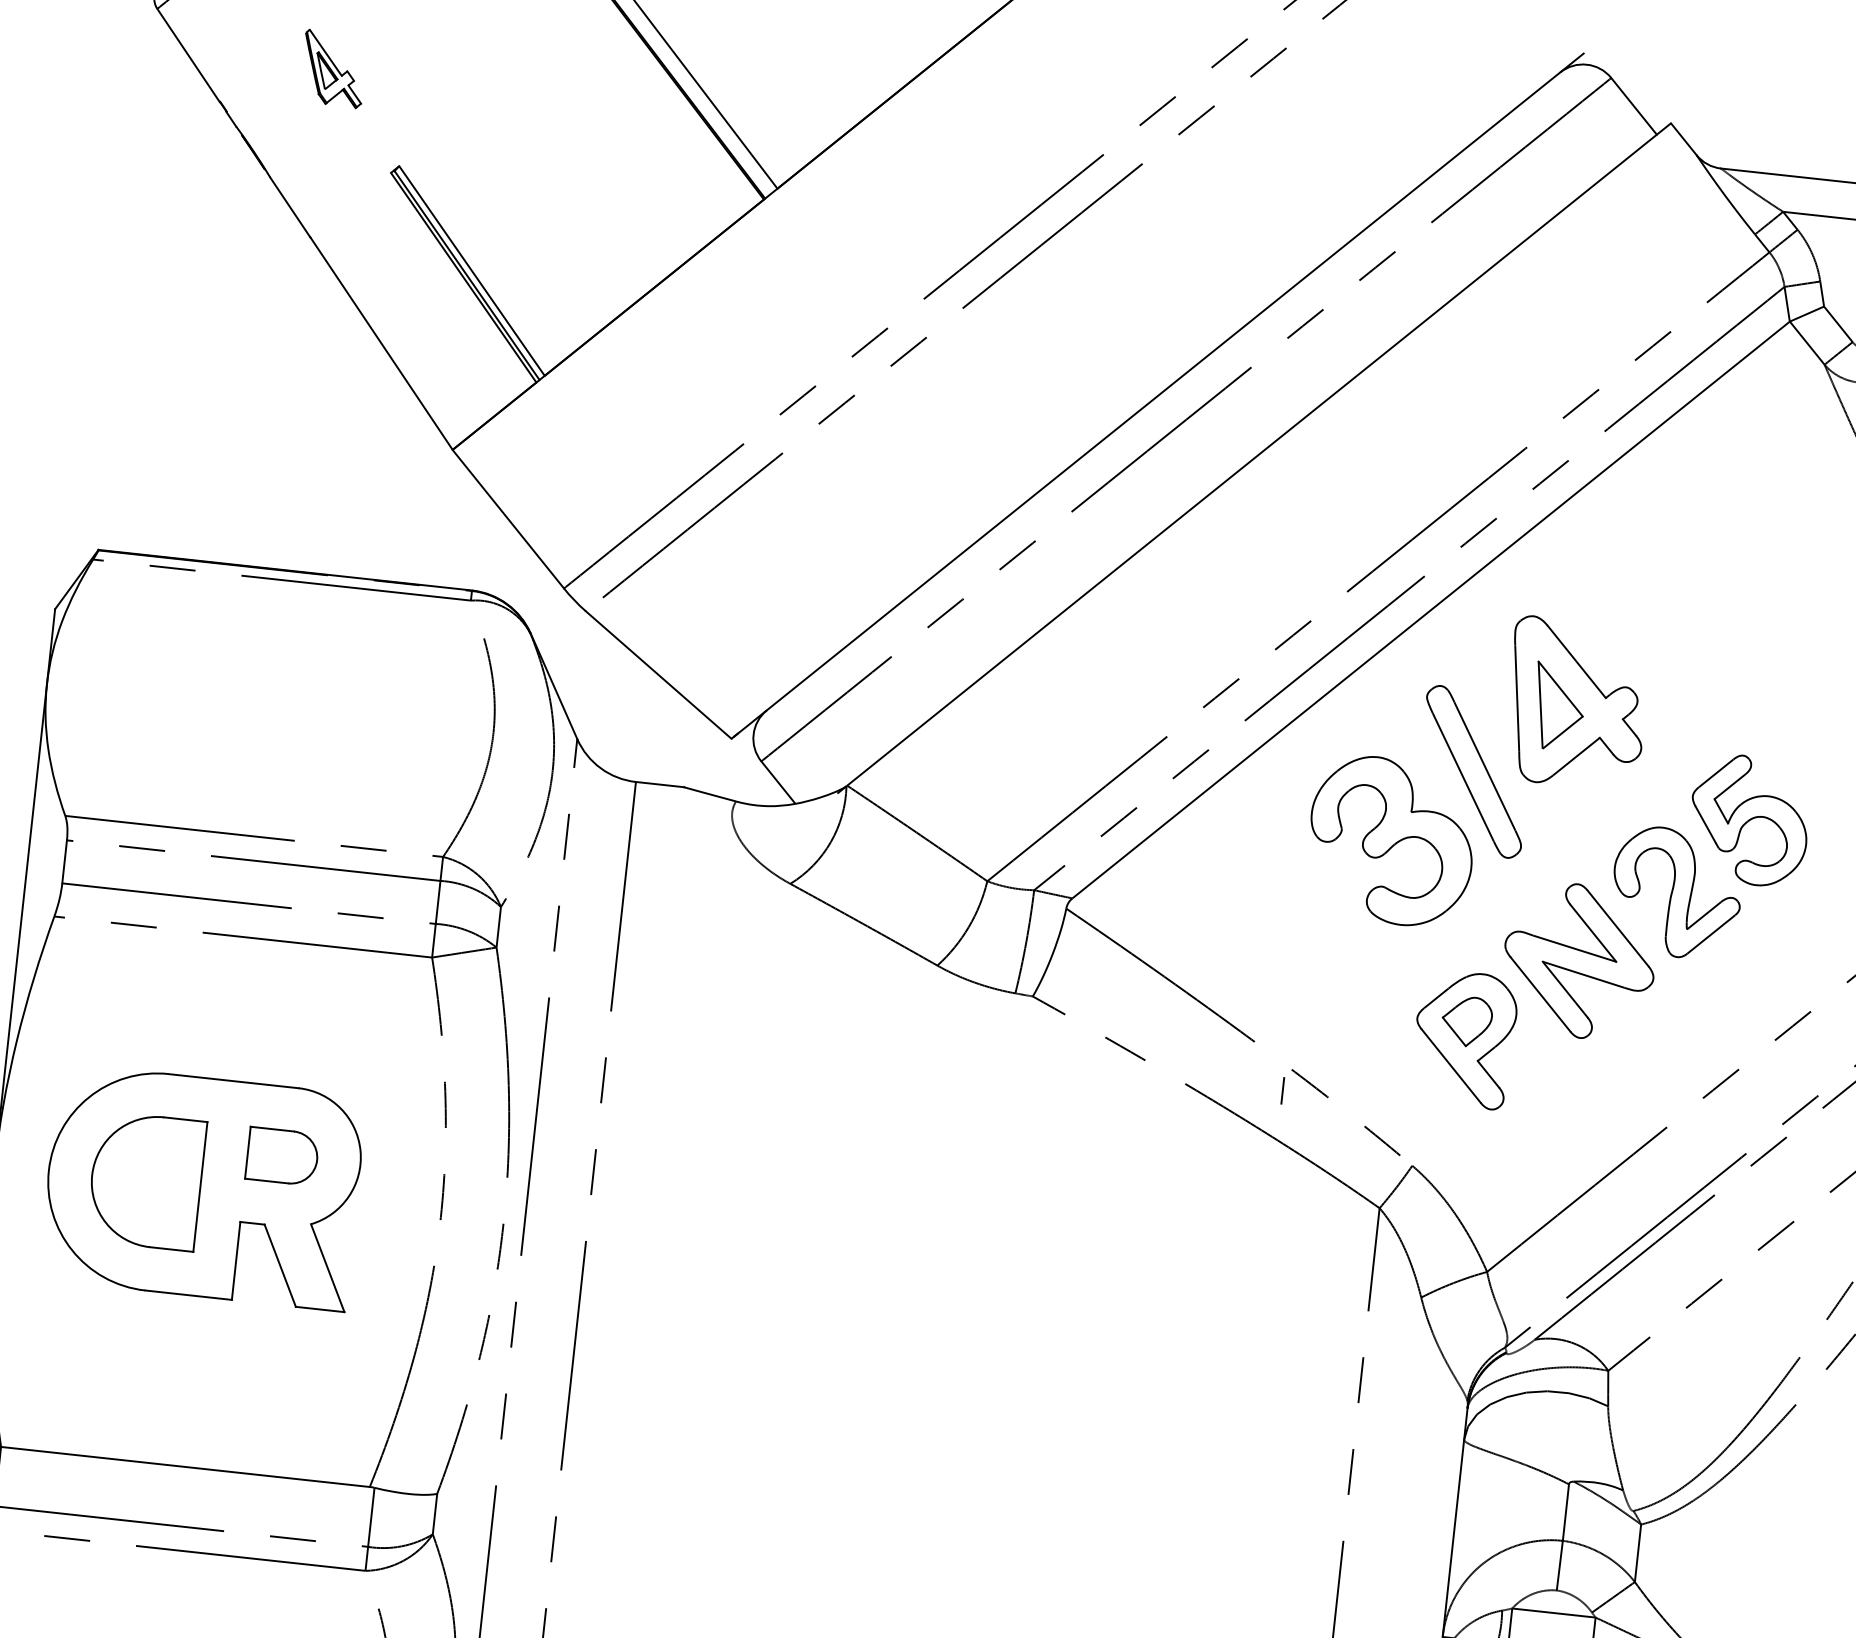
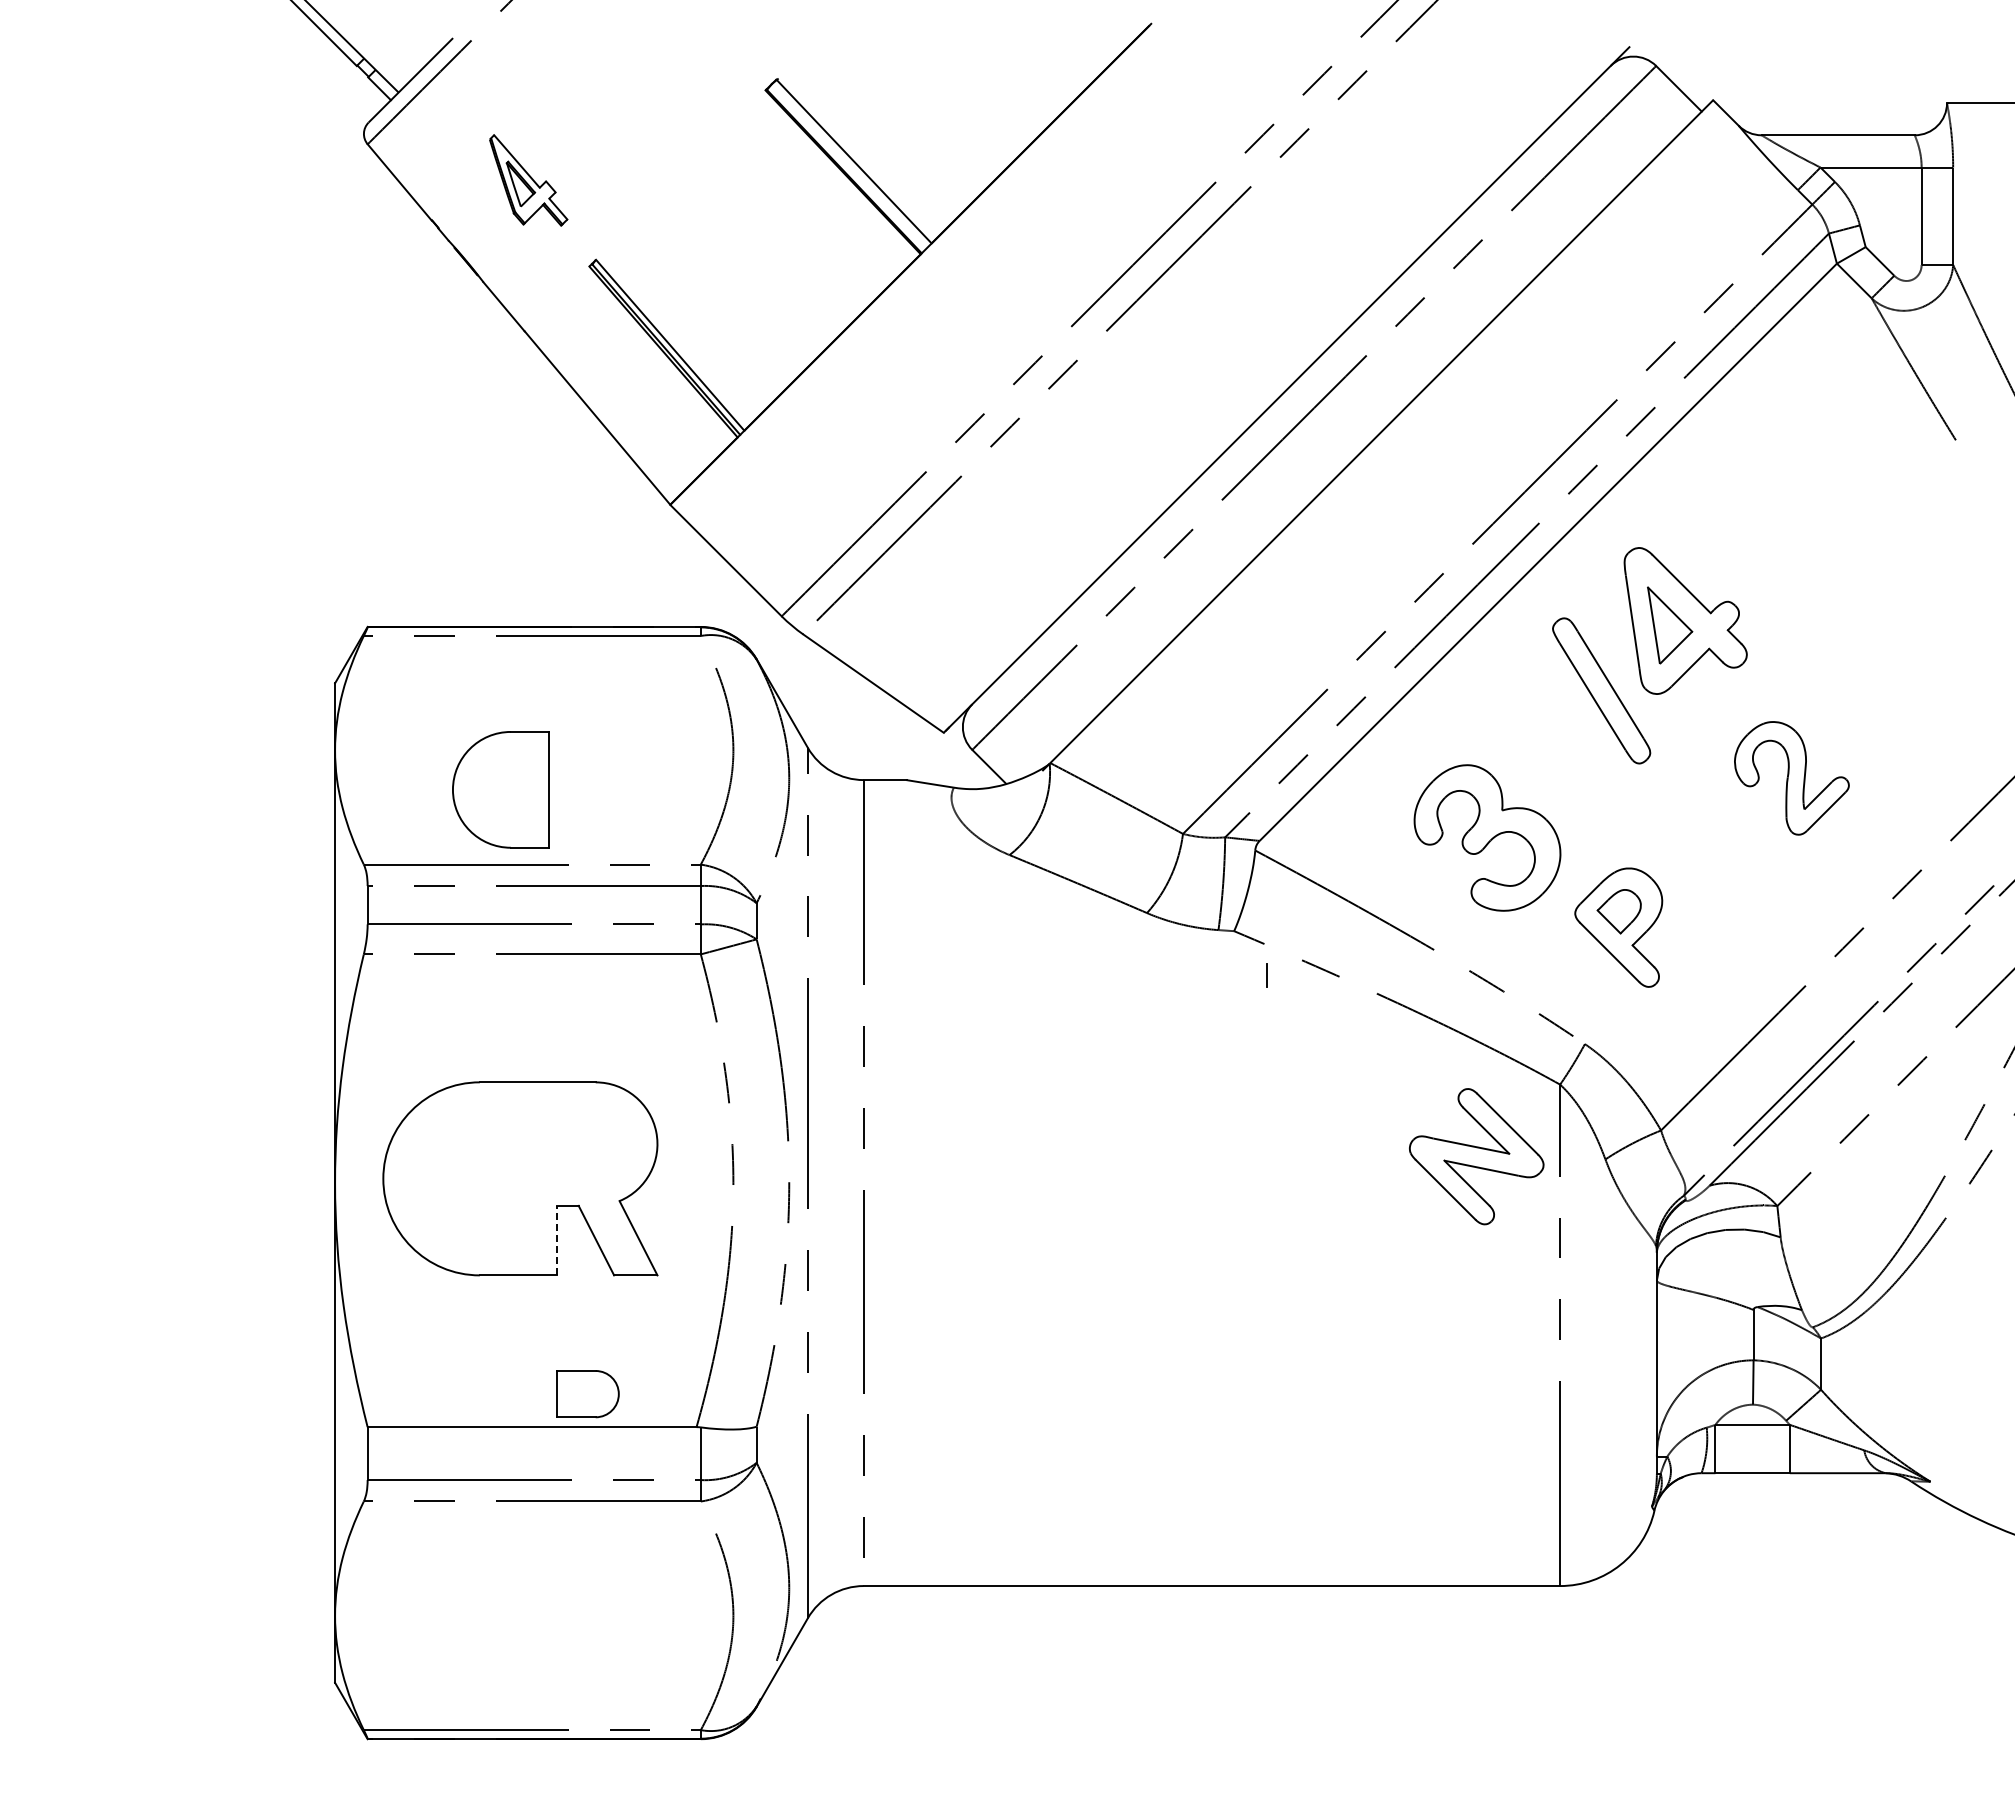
part: (333, 69) -> (528, 180), size x1.4
part: (1749, 819) -> (1849, 706), removed
part: (1391, 840) -> (1487, 837), moved
part: (1579, 960) -> (1476, 1156), moved
line: (1282, 1090) -> (1266, 975), moved
part: (281, 1156) -> (587, 1394), moved
part: (145, 1180) -> (500, 789), moved
line: (236, 1260) -> (557, 1240), solid -> dashed

